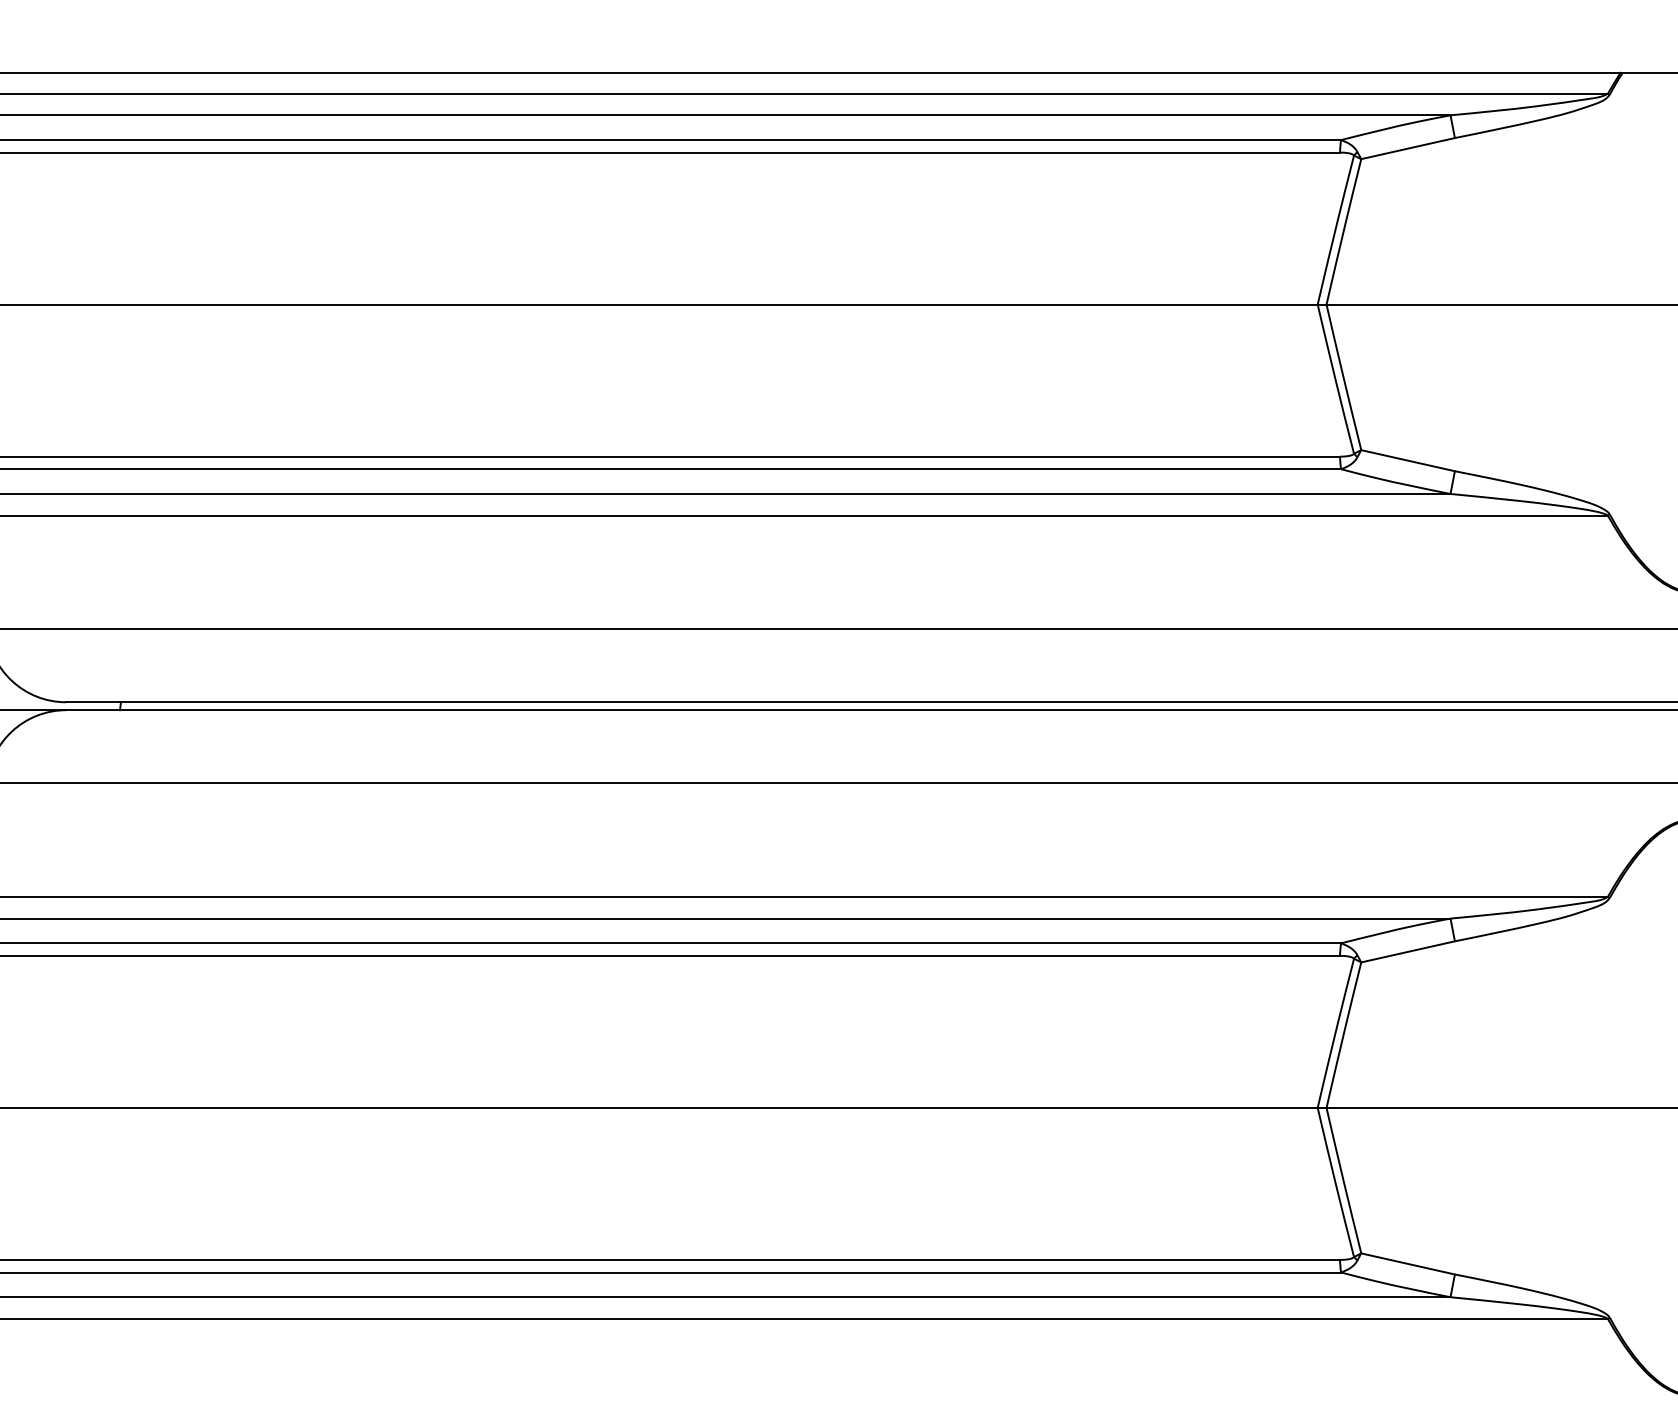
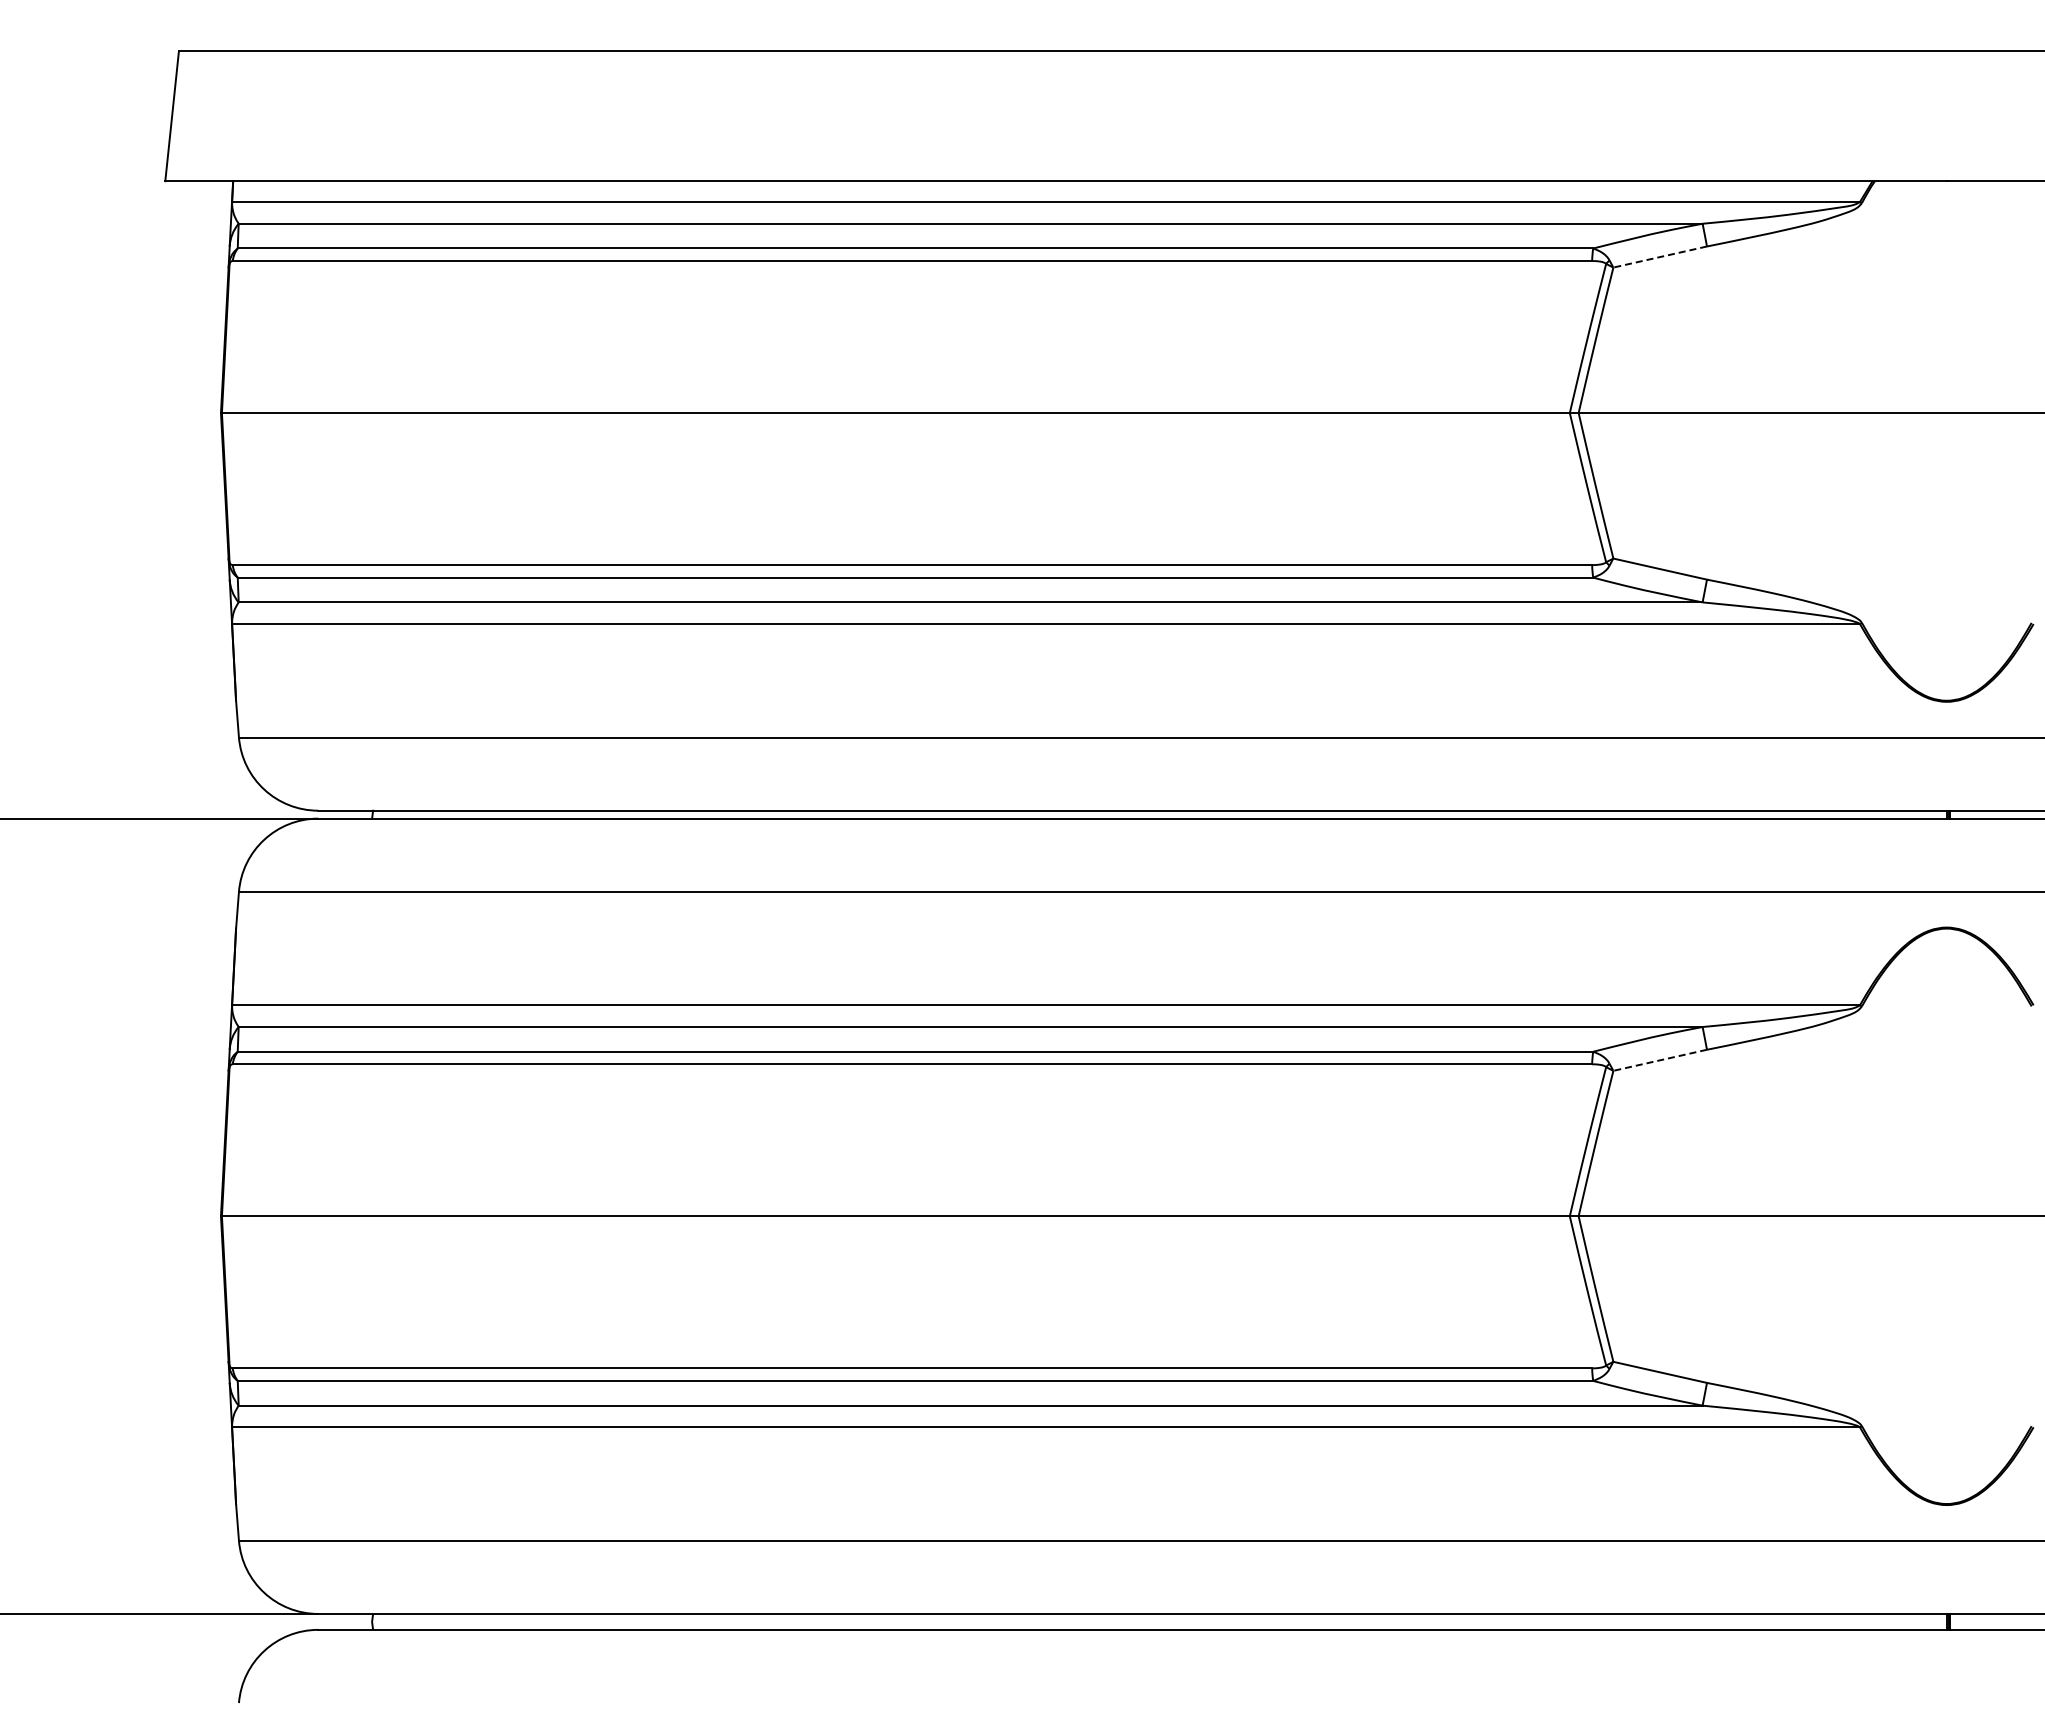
line: (1408, 149) -> (1660, 257), solid -> dashed
line: (1408, 952) -> (1660, 1060), solid -> dashed

